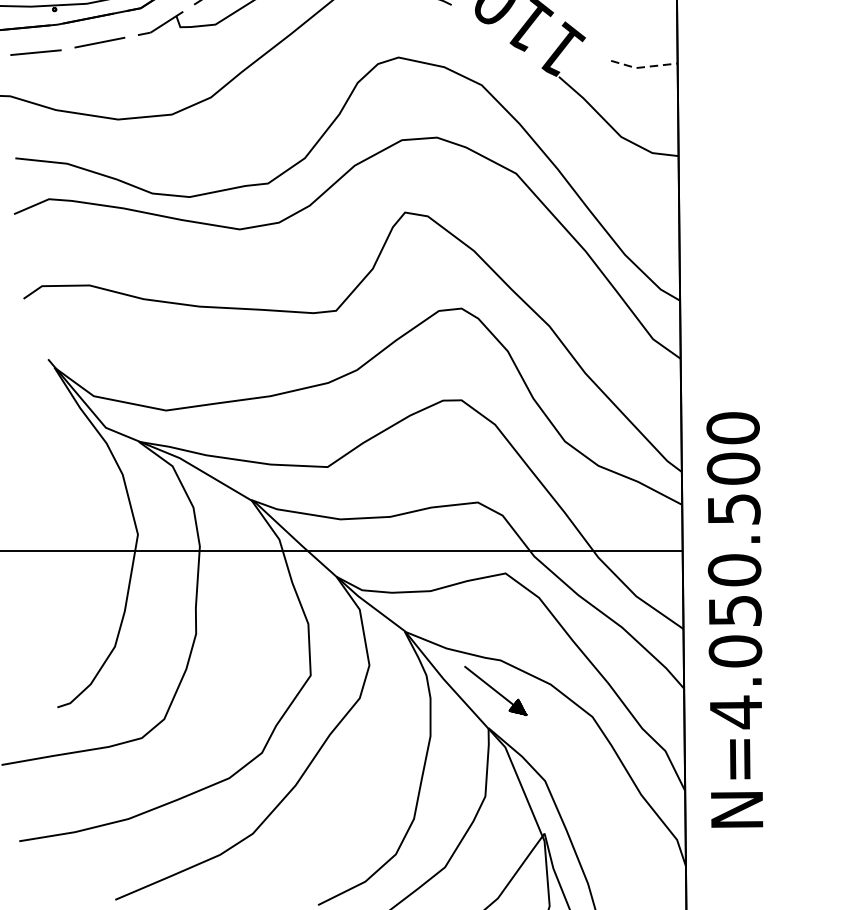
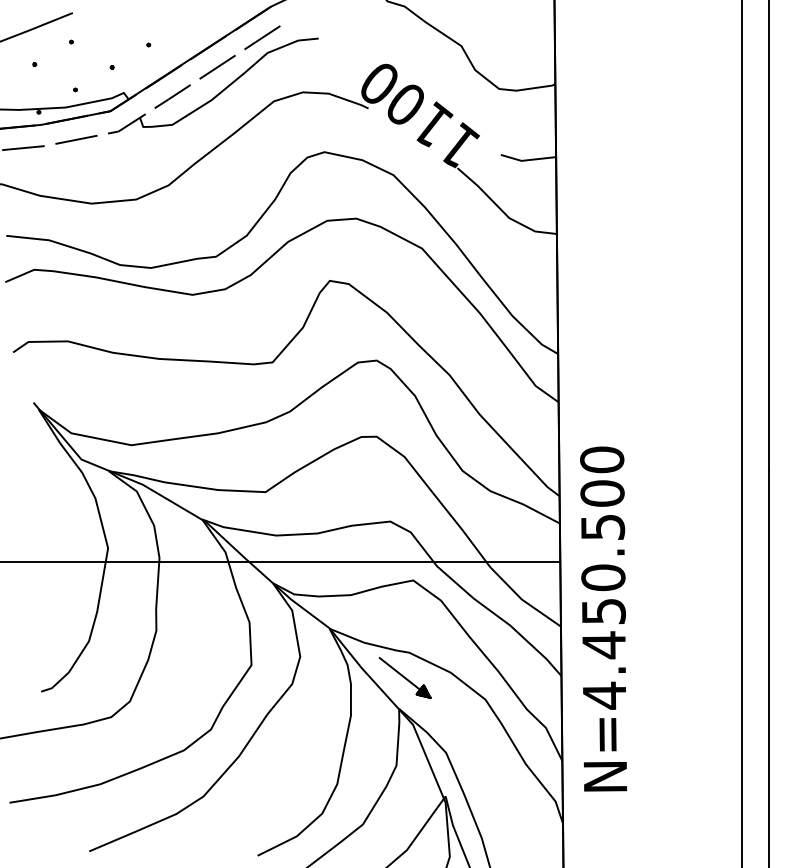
line: (643, 67) -> (527, 160), dashed -> solid
text: (734, 651) -> (603, 645), N=4.050.500 -> N=4.450.500

